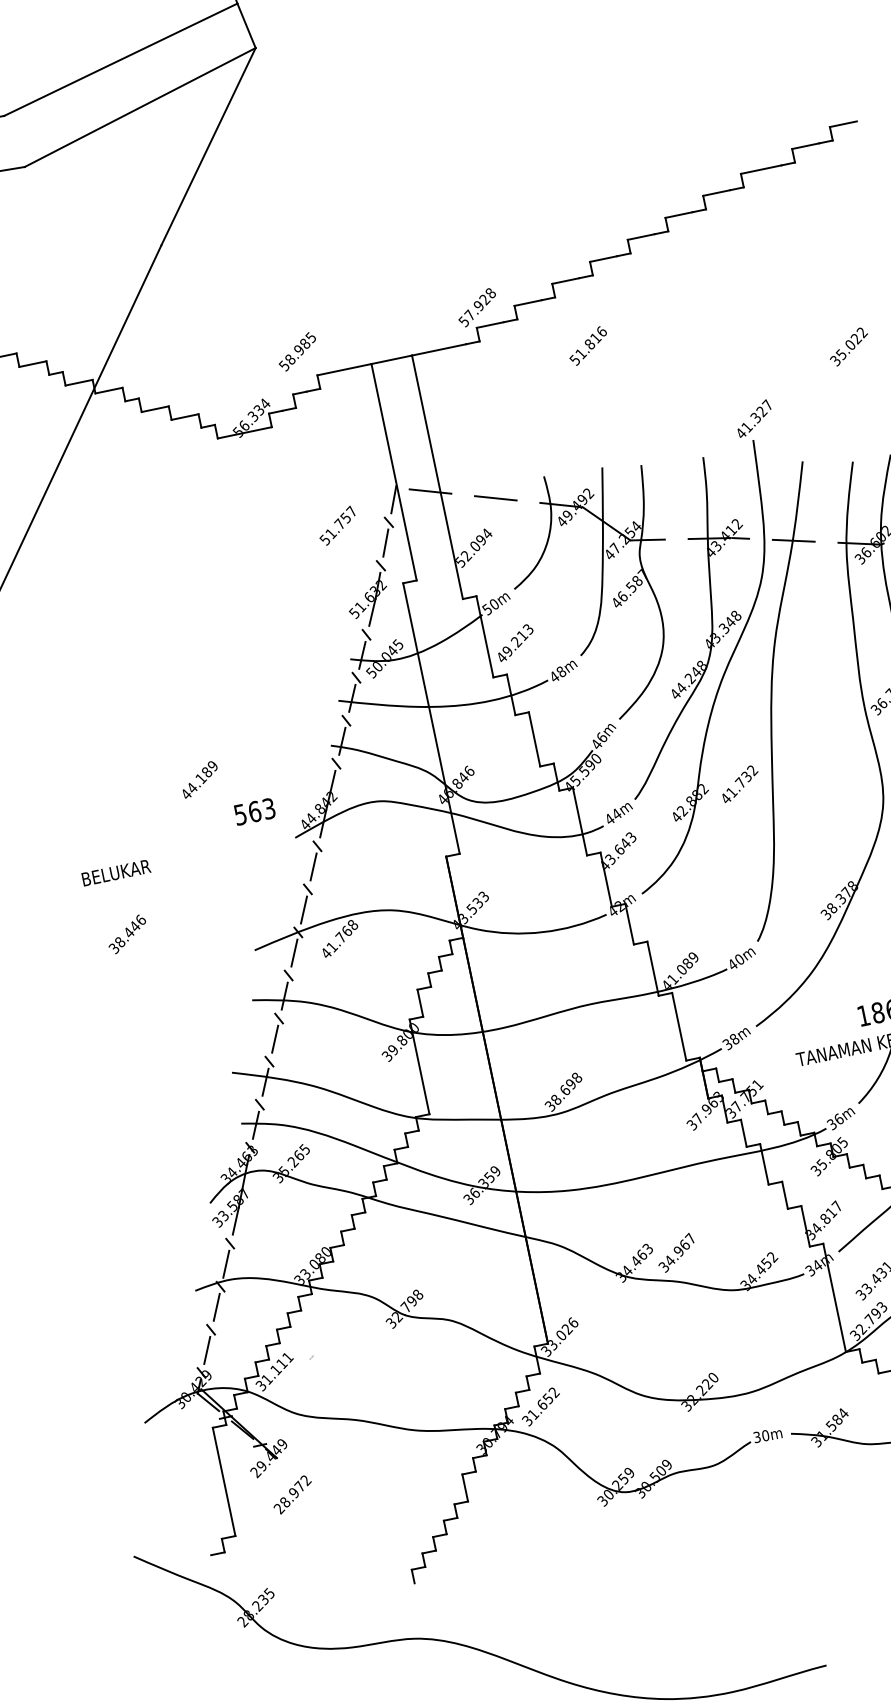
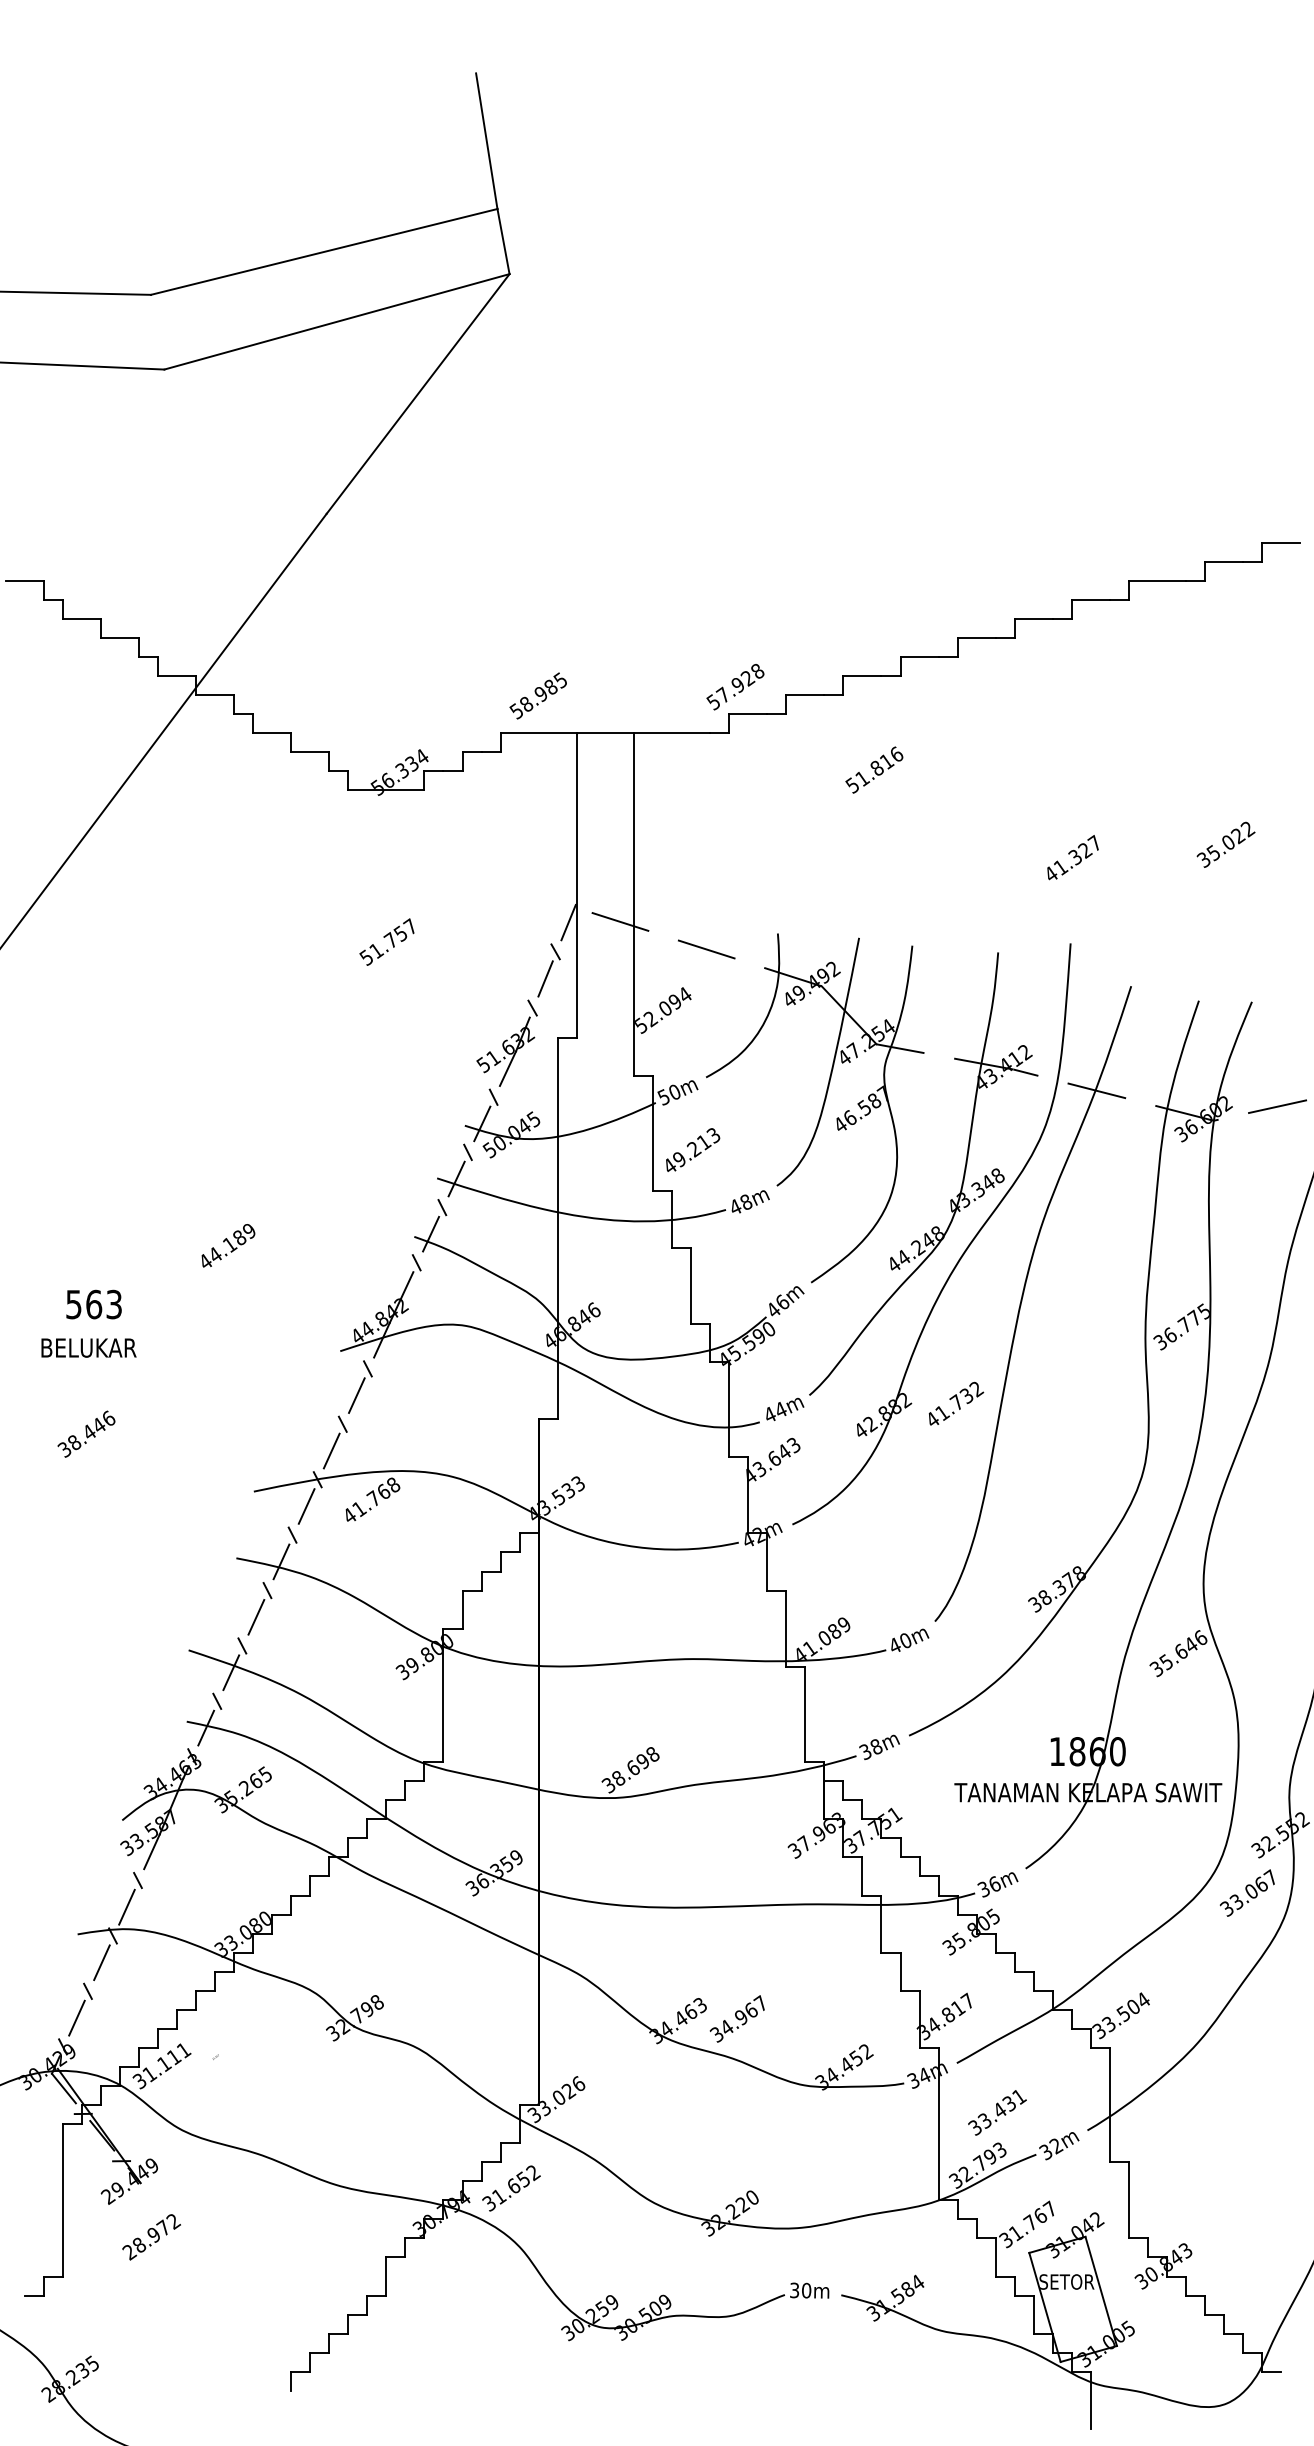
text: (296, 351) -> (537, 695), moved
text: (753, 418) -> (1072, 857), moved
text: (336, 525) -> (386, 941), moved
text: (254, 811) -> (93, 1304), moved

